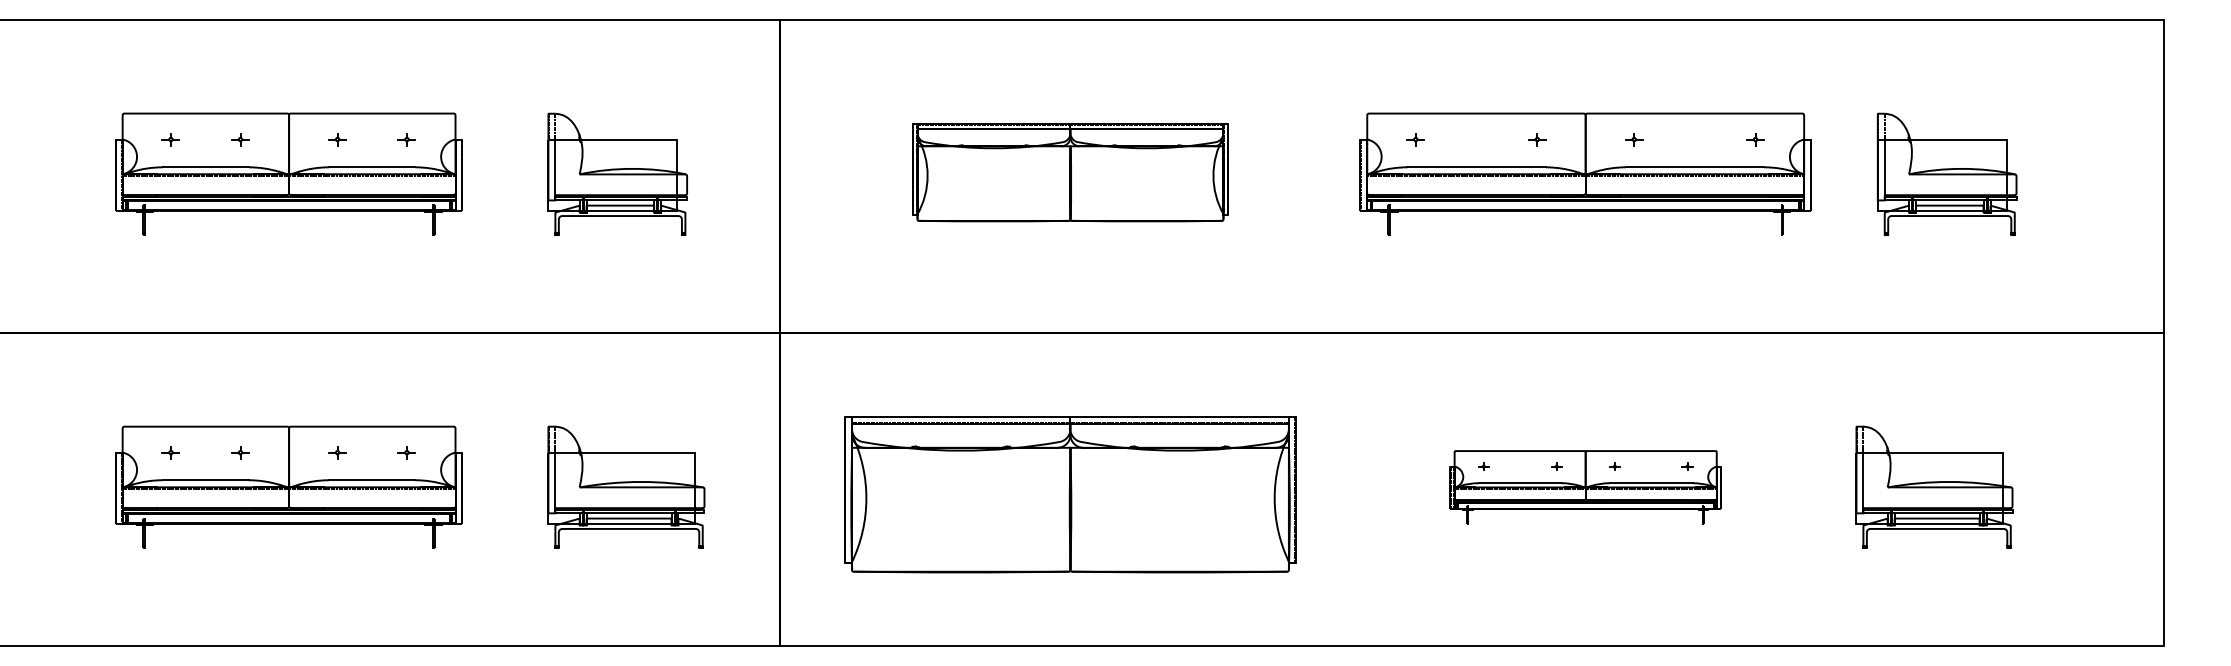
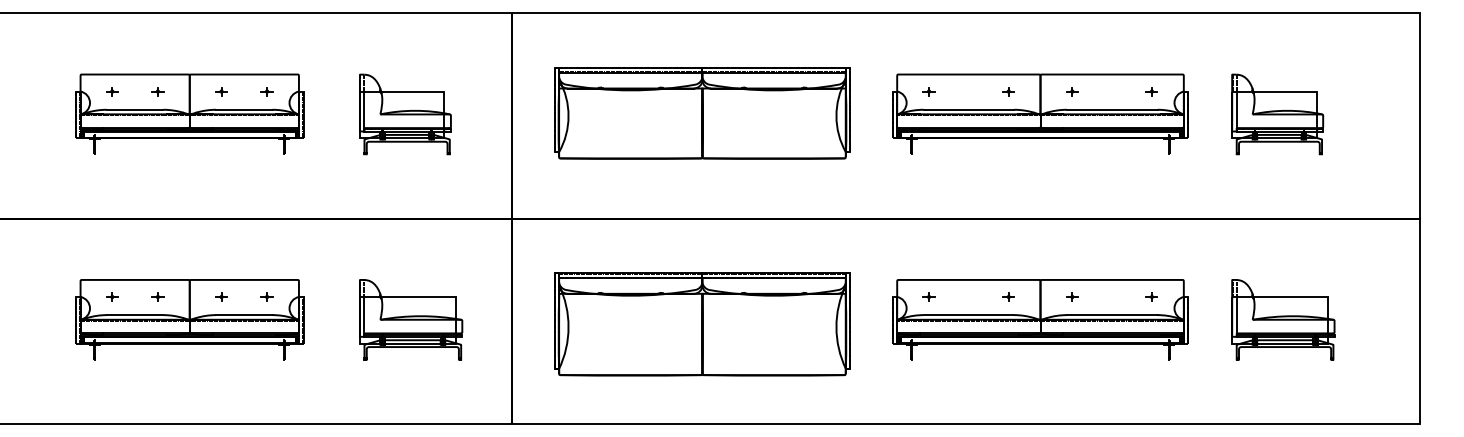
part: (1070, 172) -> (702, 113), size x1.43
part: (1585, 486) -> (1040, 319), size x1.67
part: (1934, 486) -> (1283, 319), moved

